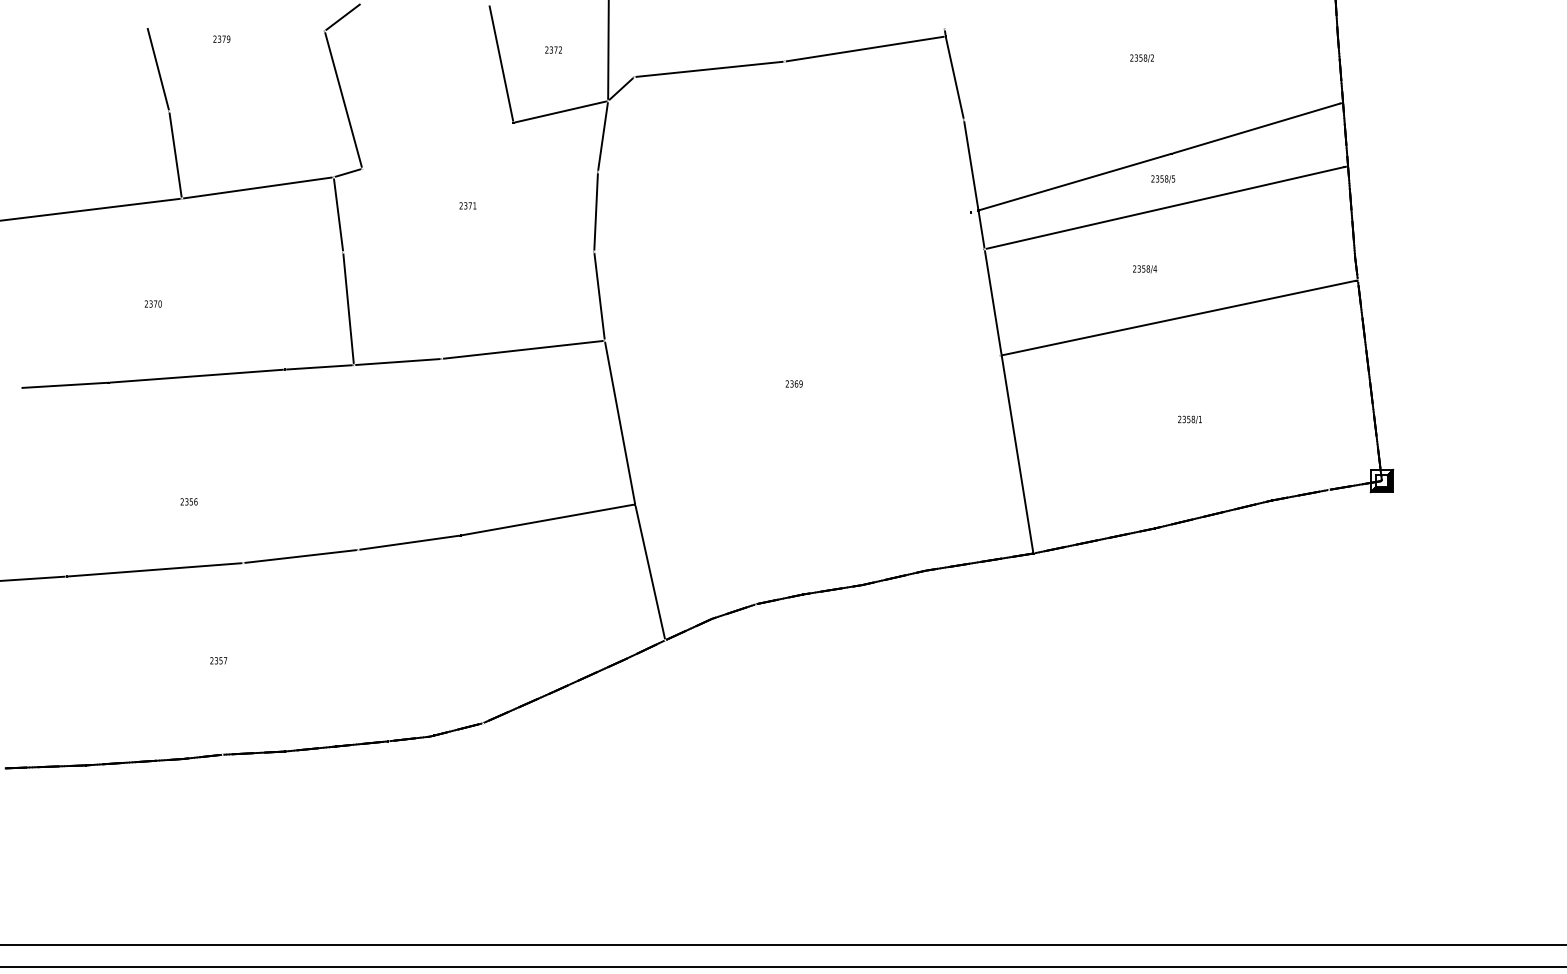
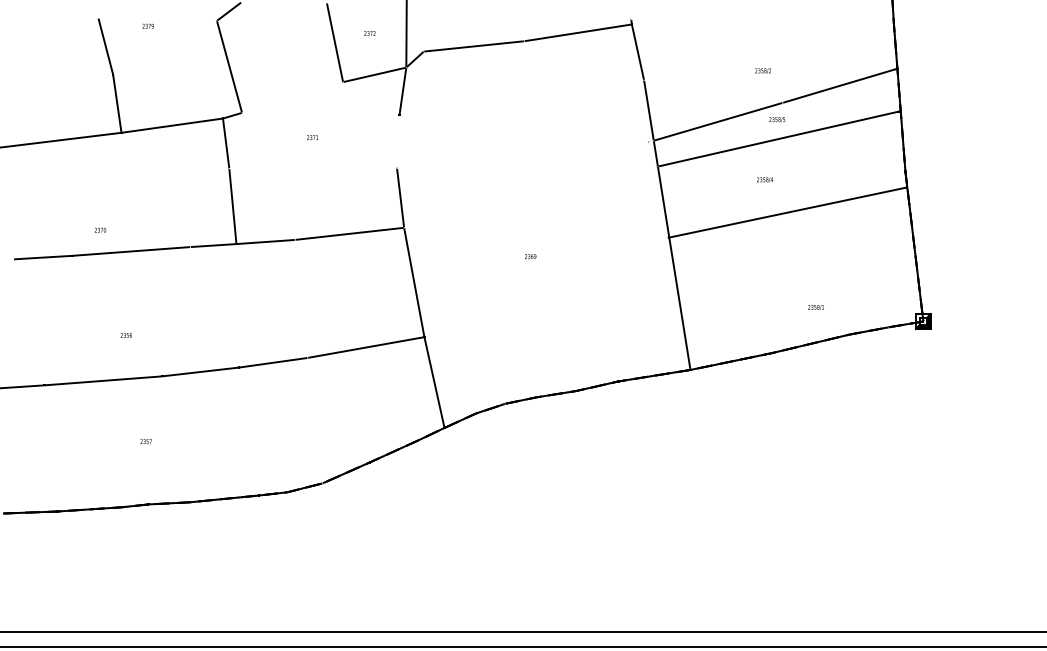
text: (1141, 57) -> (762, 70), moved
line: (596, 211) -> (398, 141), removed
text: (153, 302) -> (100, 229), moved
text: (1189, 419) -> (815, 307), moved

